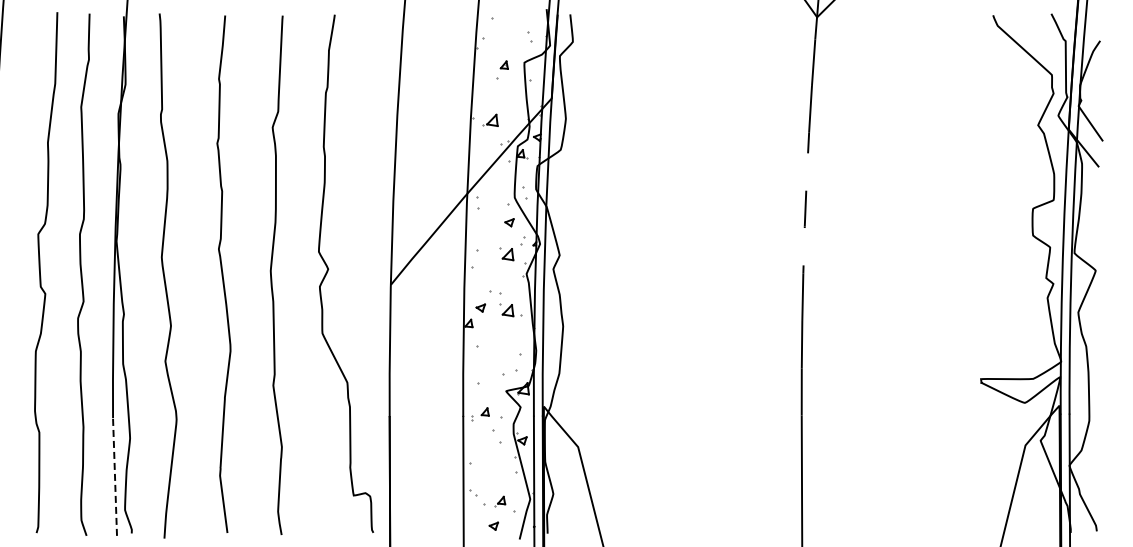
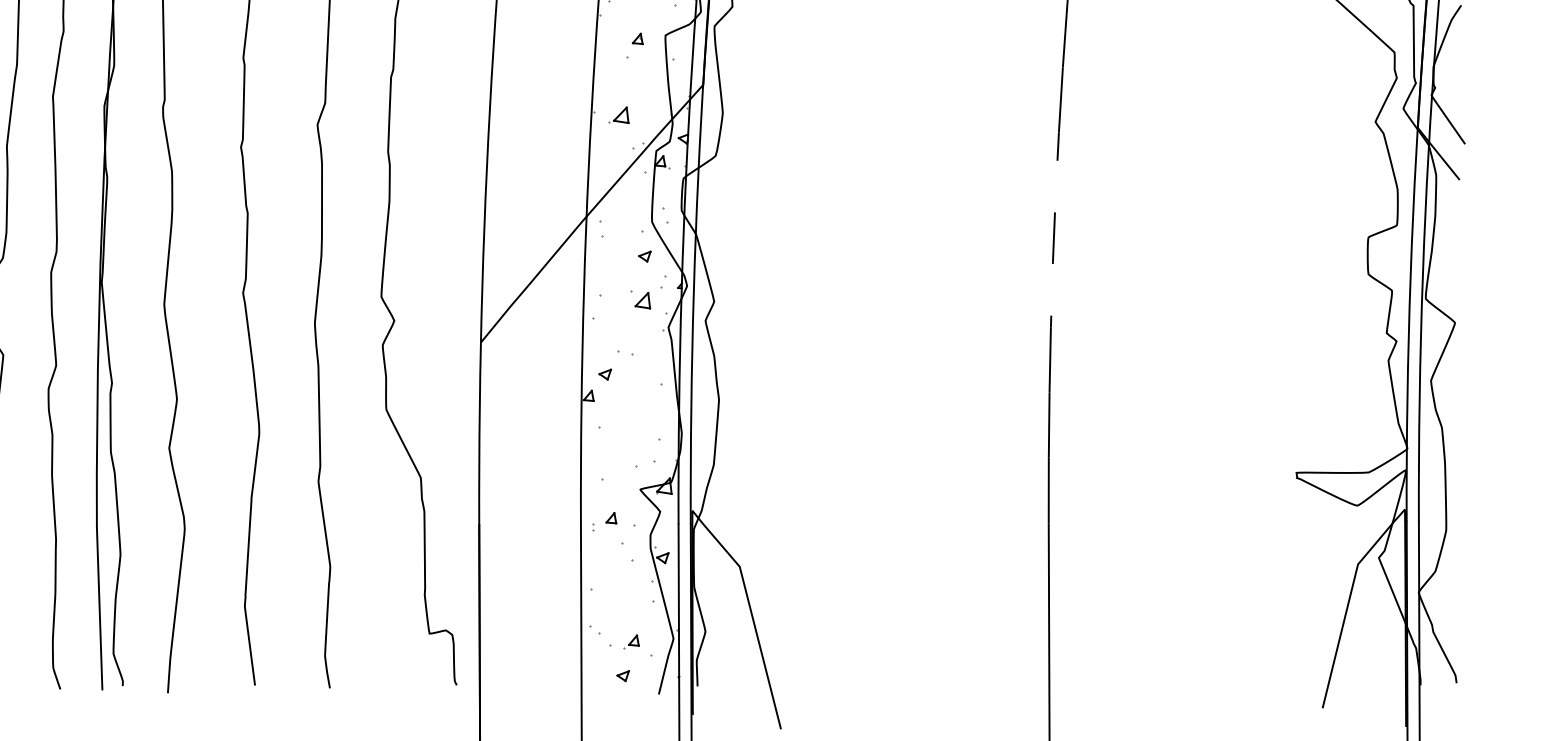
part: (506, 310) -> (640, 377), removed
line: (115, 477) -> (100, 608), dashed -> solid

